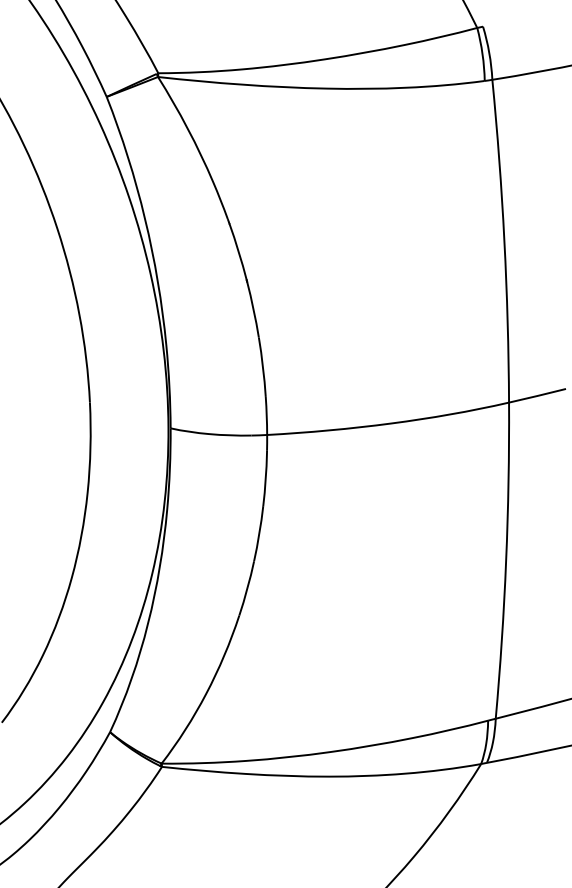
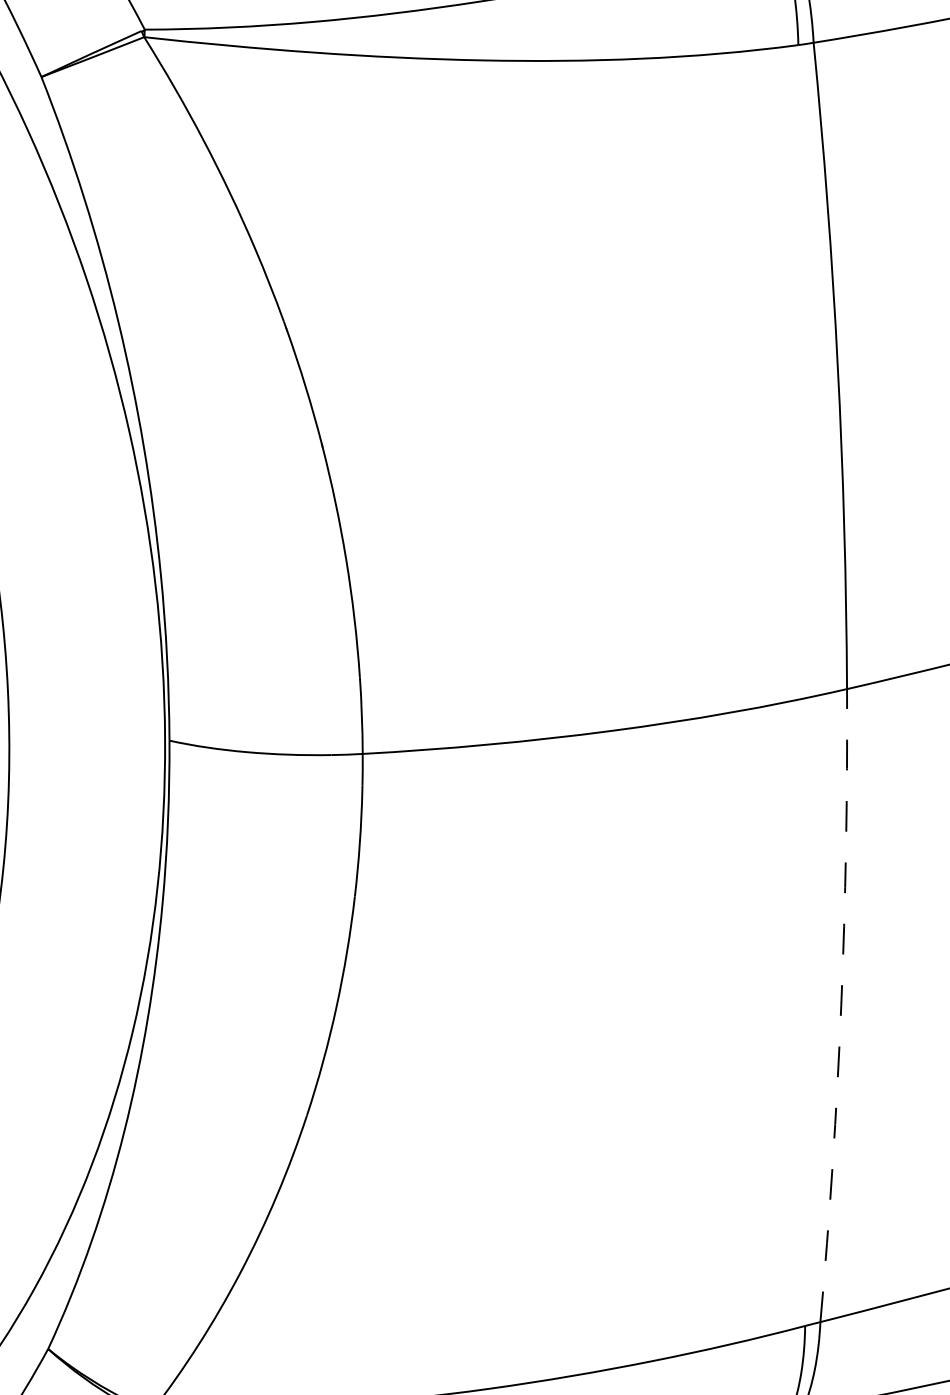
arc: (506, 560) -> (841, 1005), solid -> dashed

